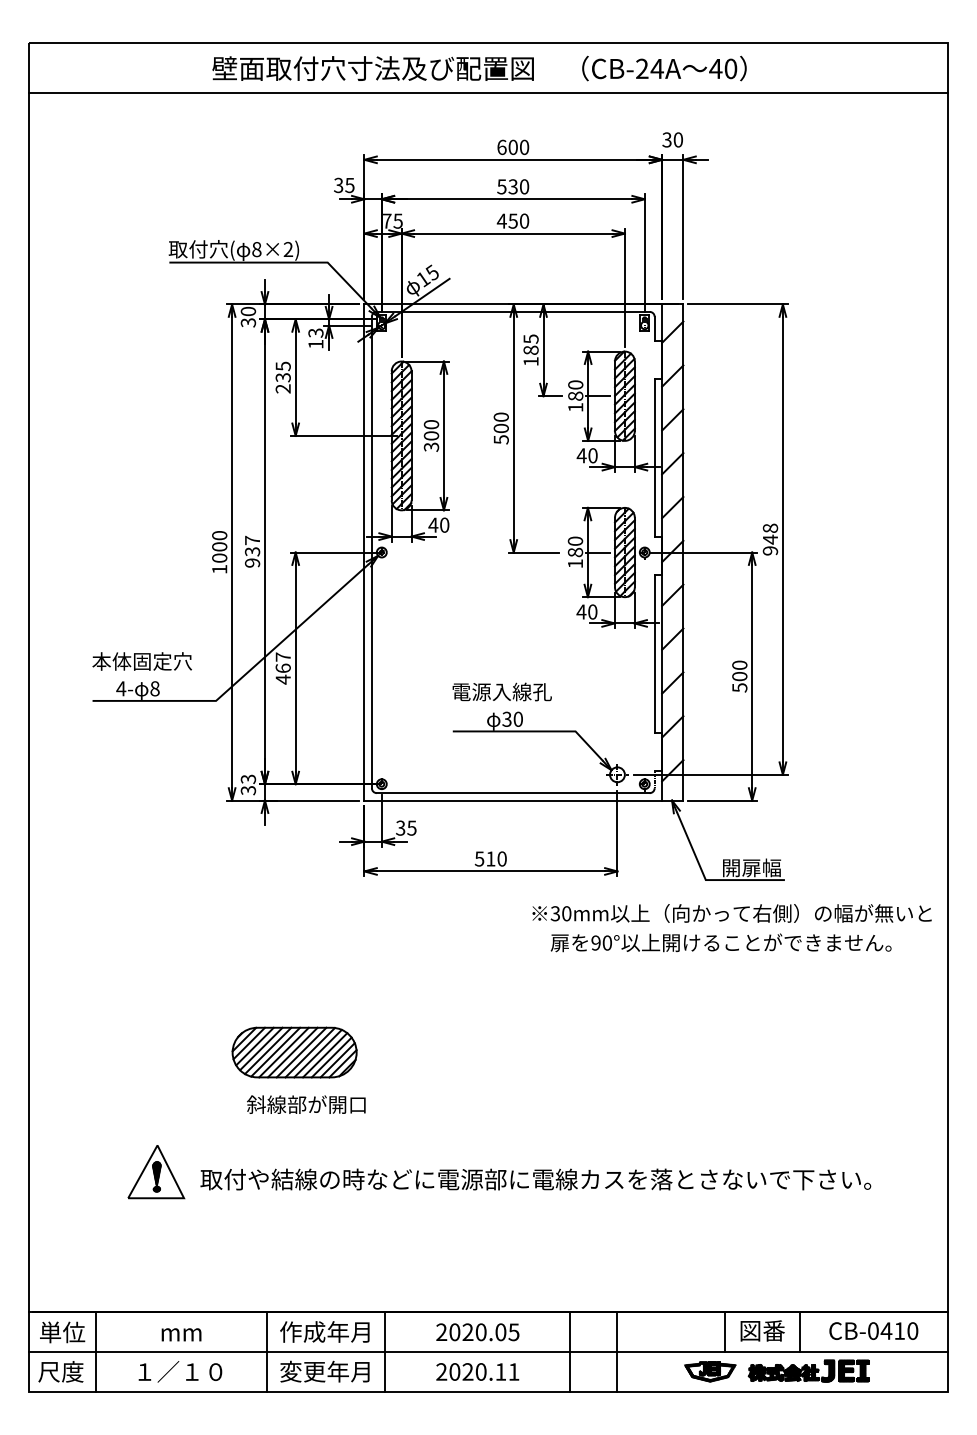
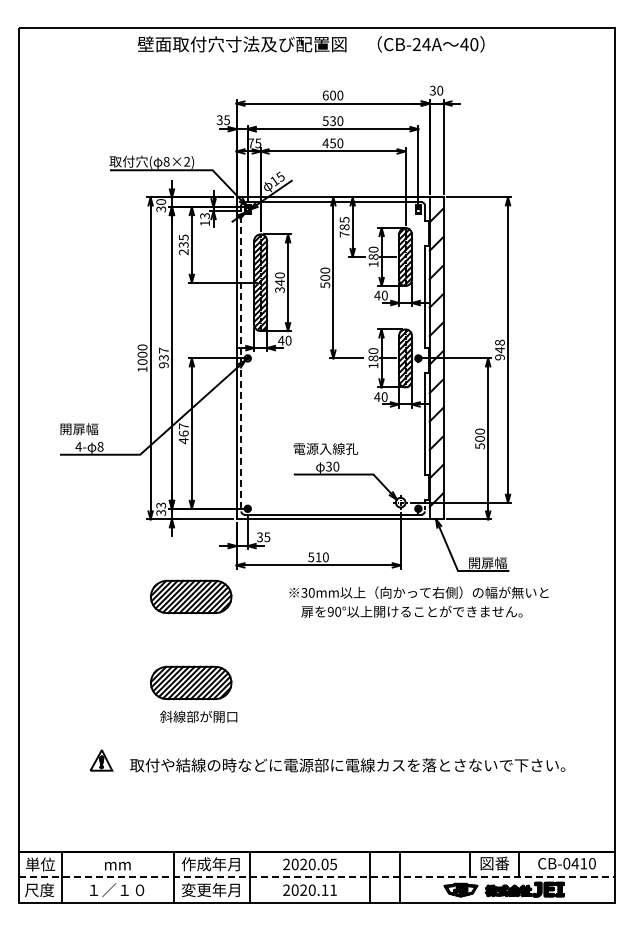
line: (487, 93) -> (316, 60), removed
text: (530, 361) -> (344, 234), 185 -> 785
text: (430, 435) -> (279, 282), 300 -> 340
line: (372, 552) -> (241, 358), solid -> dashed
text: (142, 662) -> (92, 429), 本体固定穴 -> 開扉幅
part: (295, 919) -> (191, 596), added
text: (731, 927) -> (418, 601), moved
part: (156, 1172) -> (101, 760), size x0.6
line: (489, 1352) -> (317, 877), solid -> dashed

